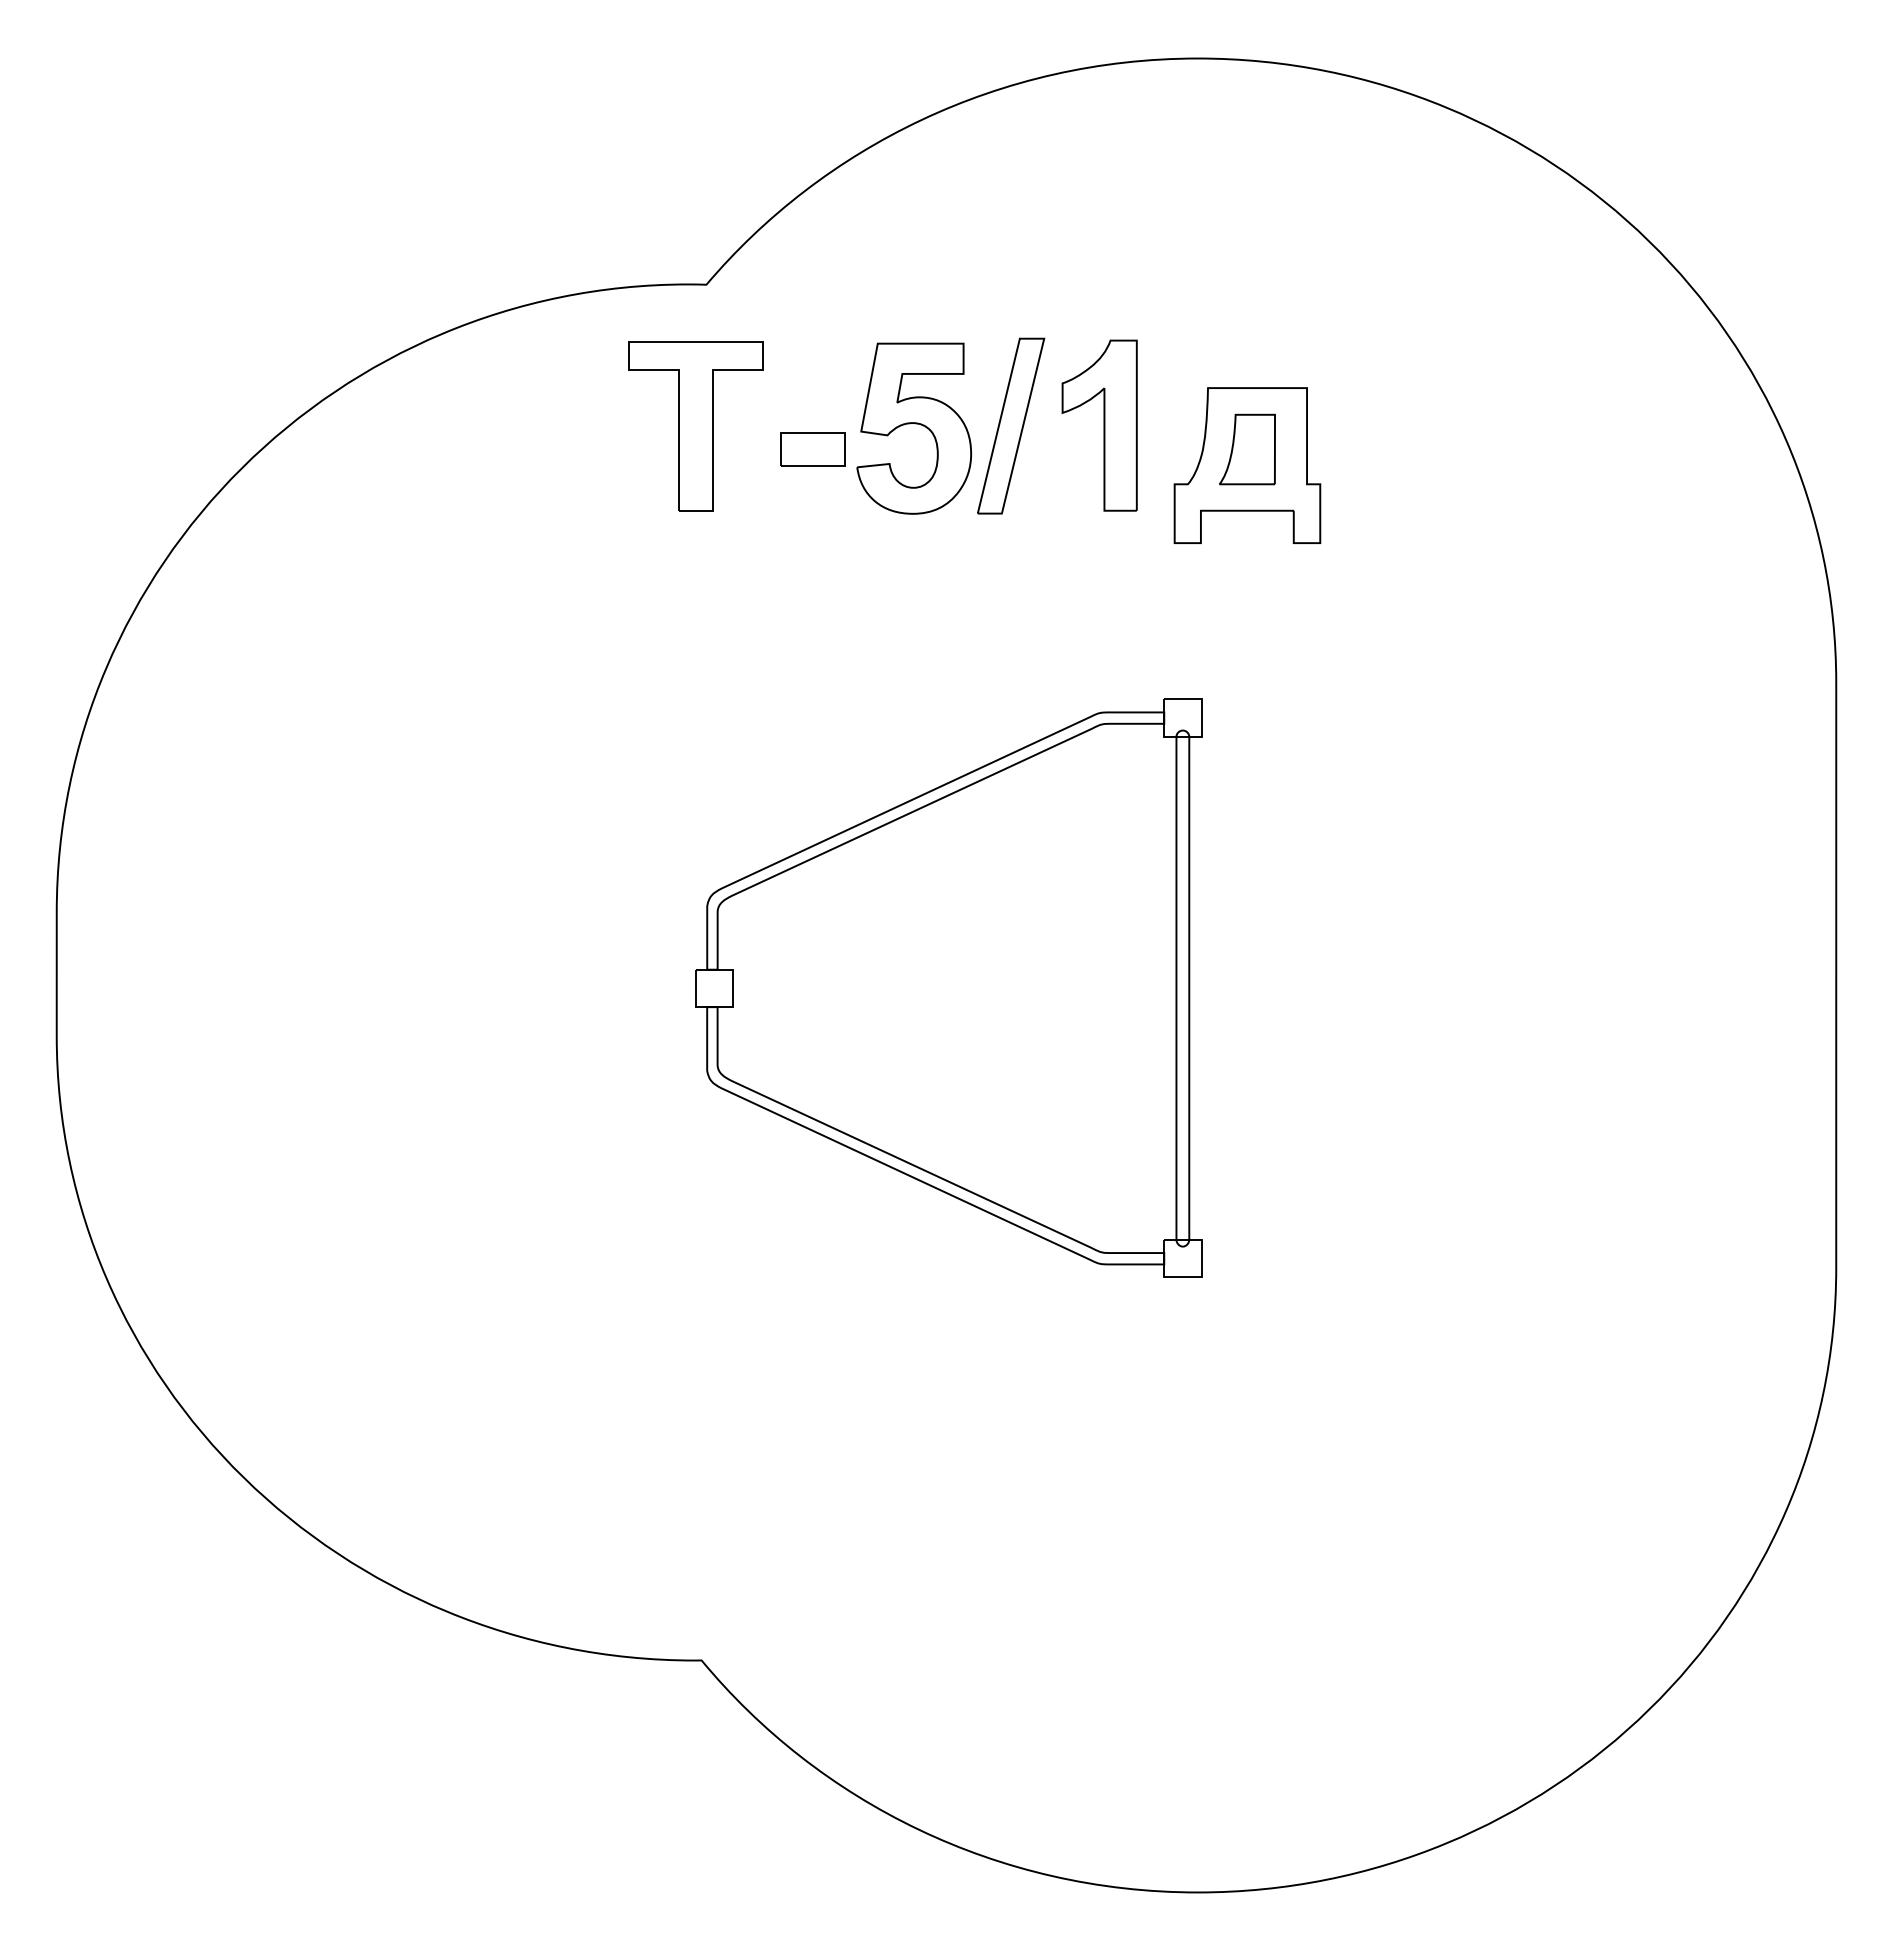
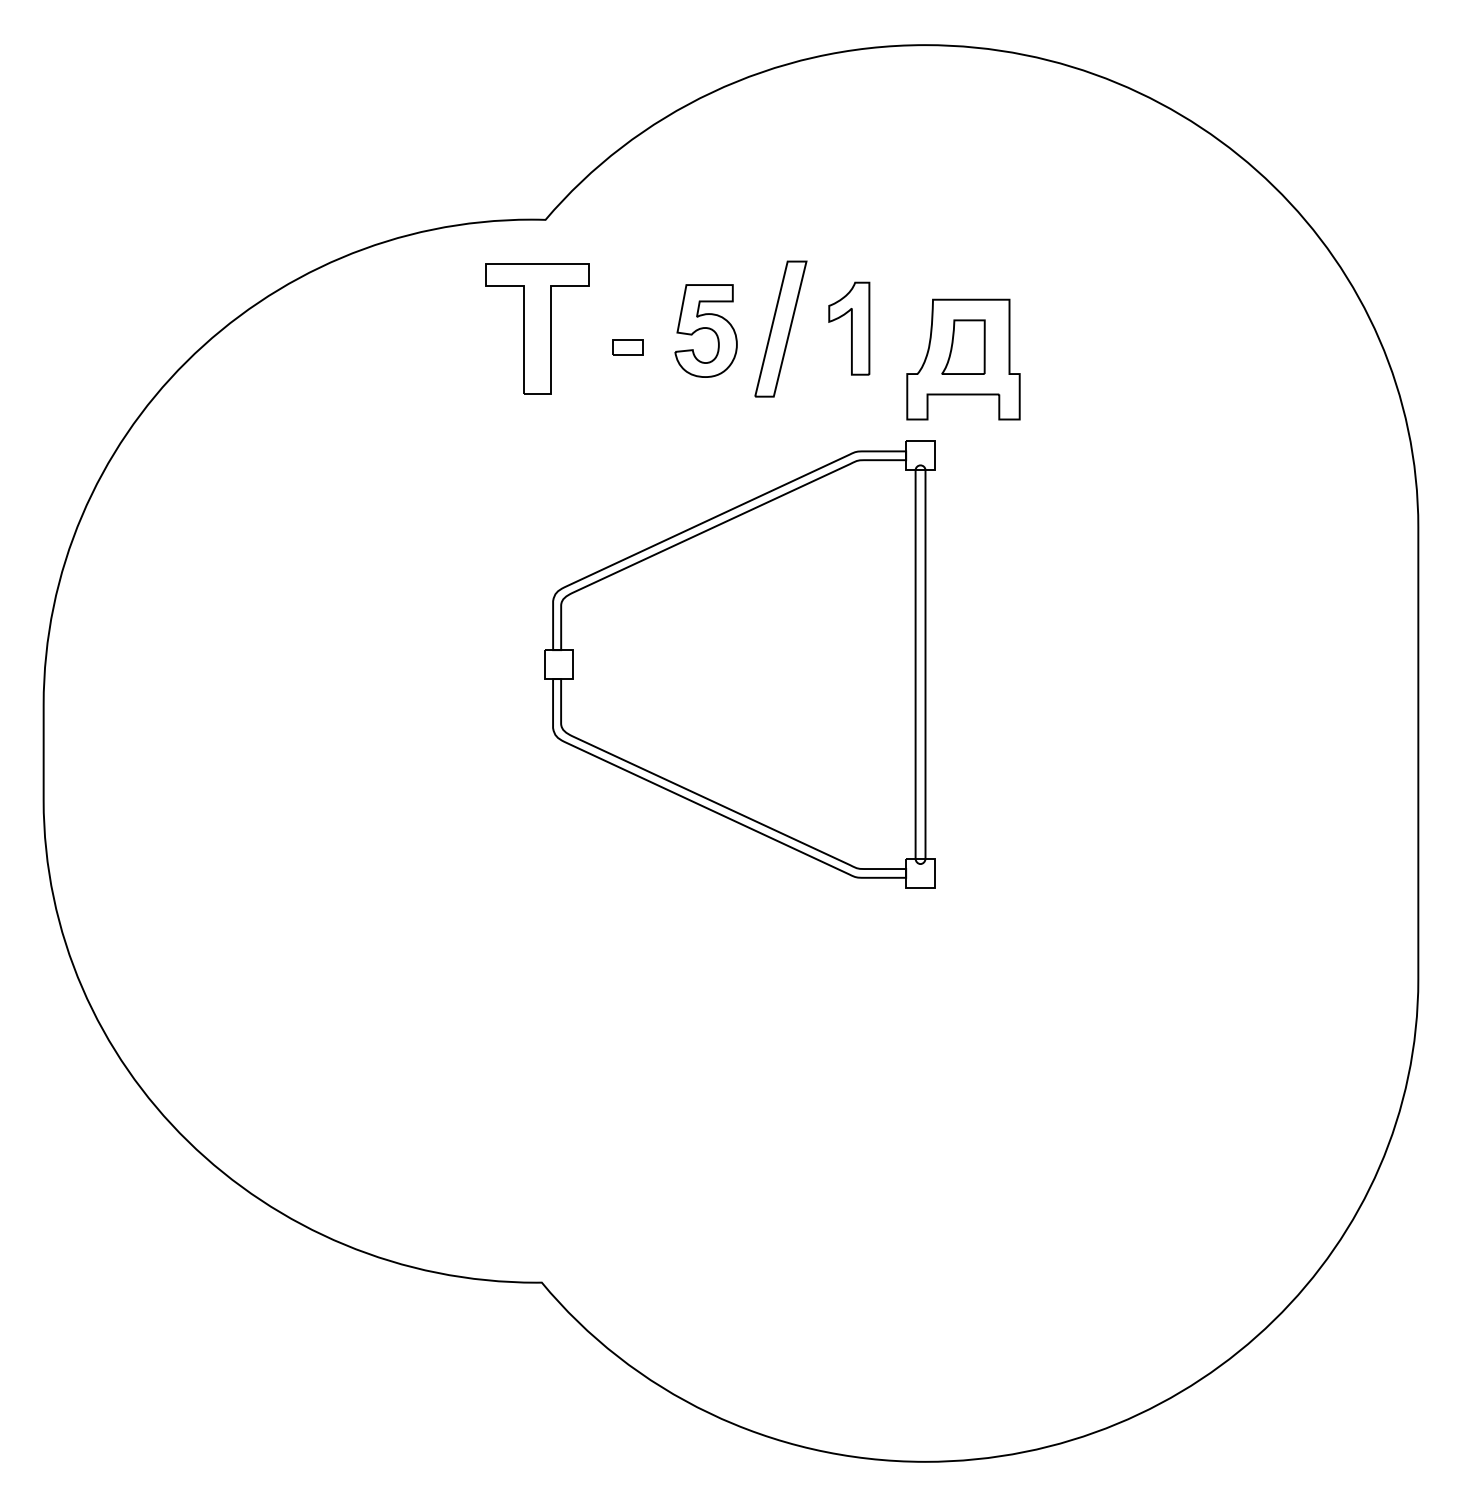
part: (1099, 425) -> (849, 328), size x0.7
part: (914, 428) -> (706, 330), size x0.7
part: (812, 449) -> (627, 347), size x0.6
part: (948, 987) -> (739, 663), moved

